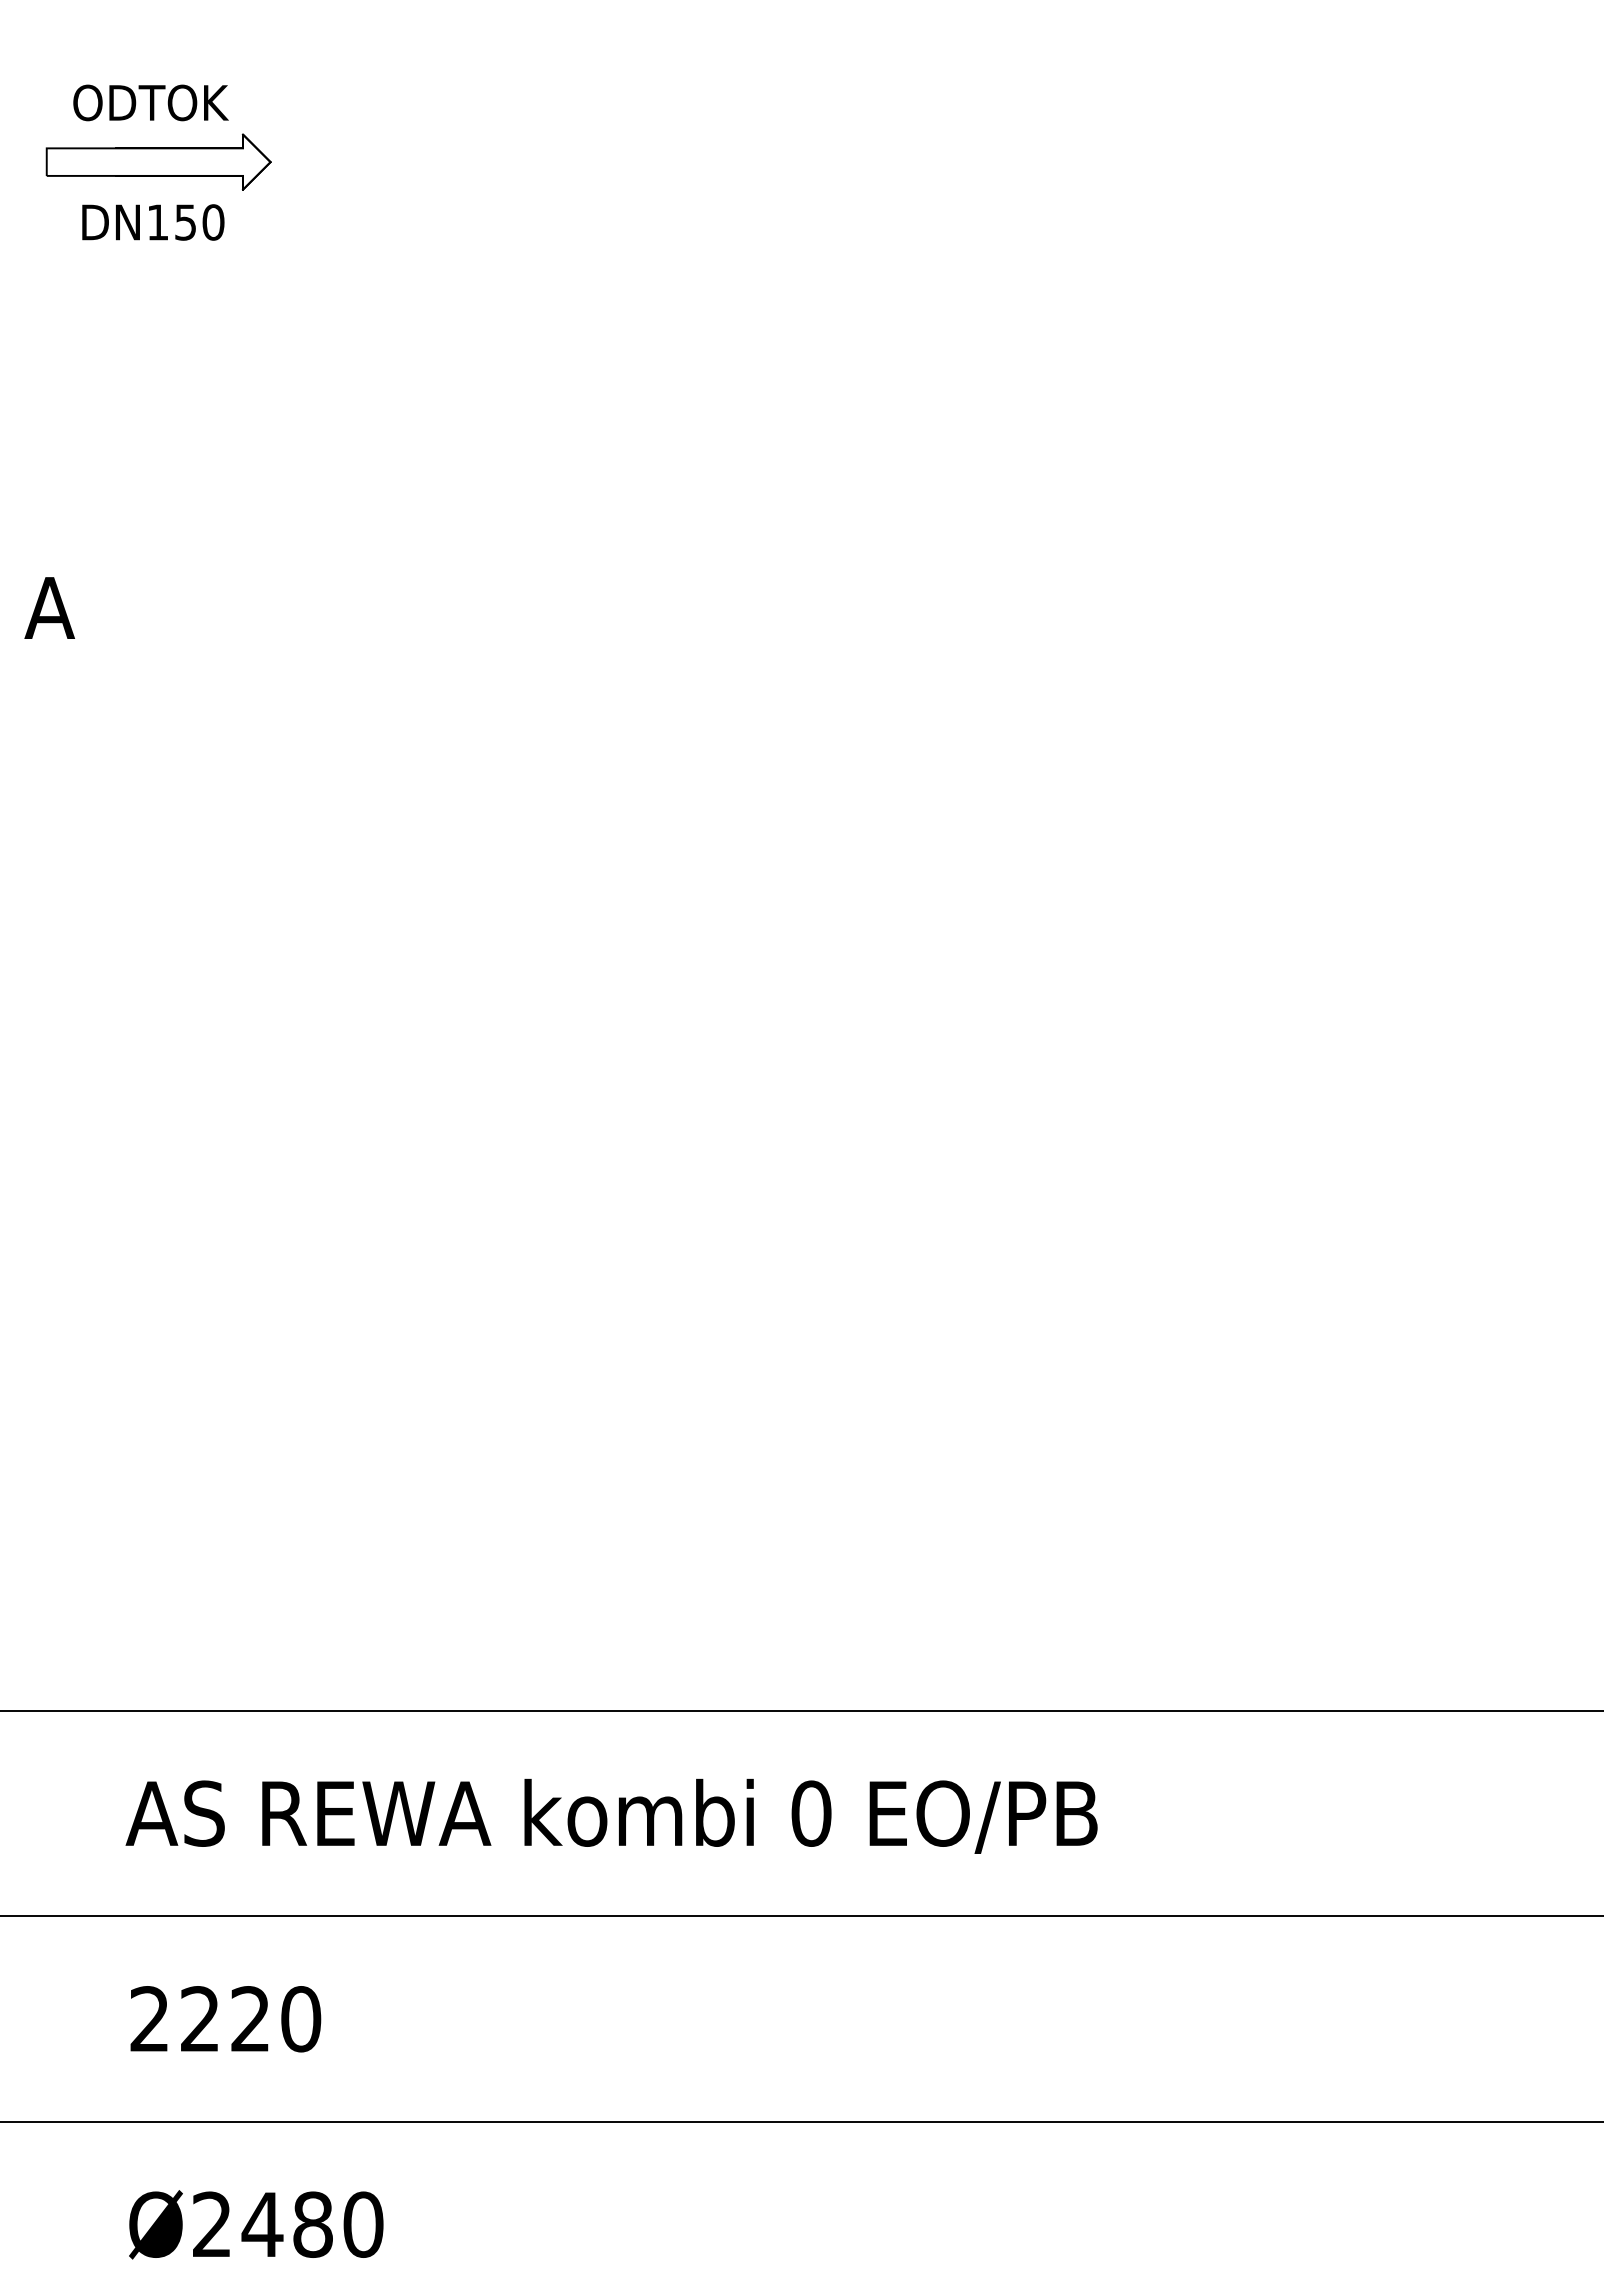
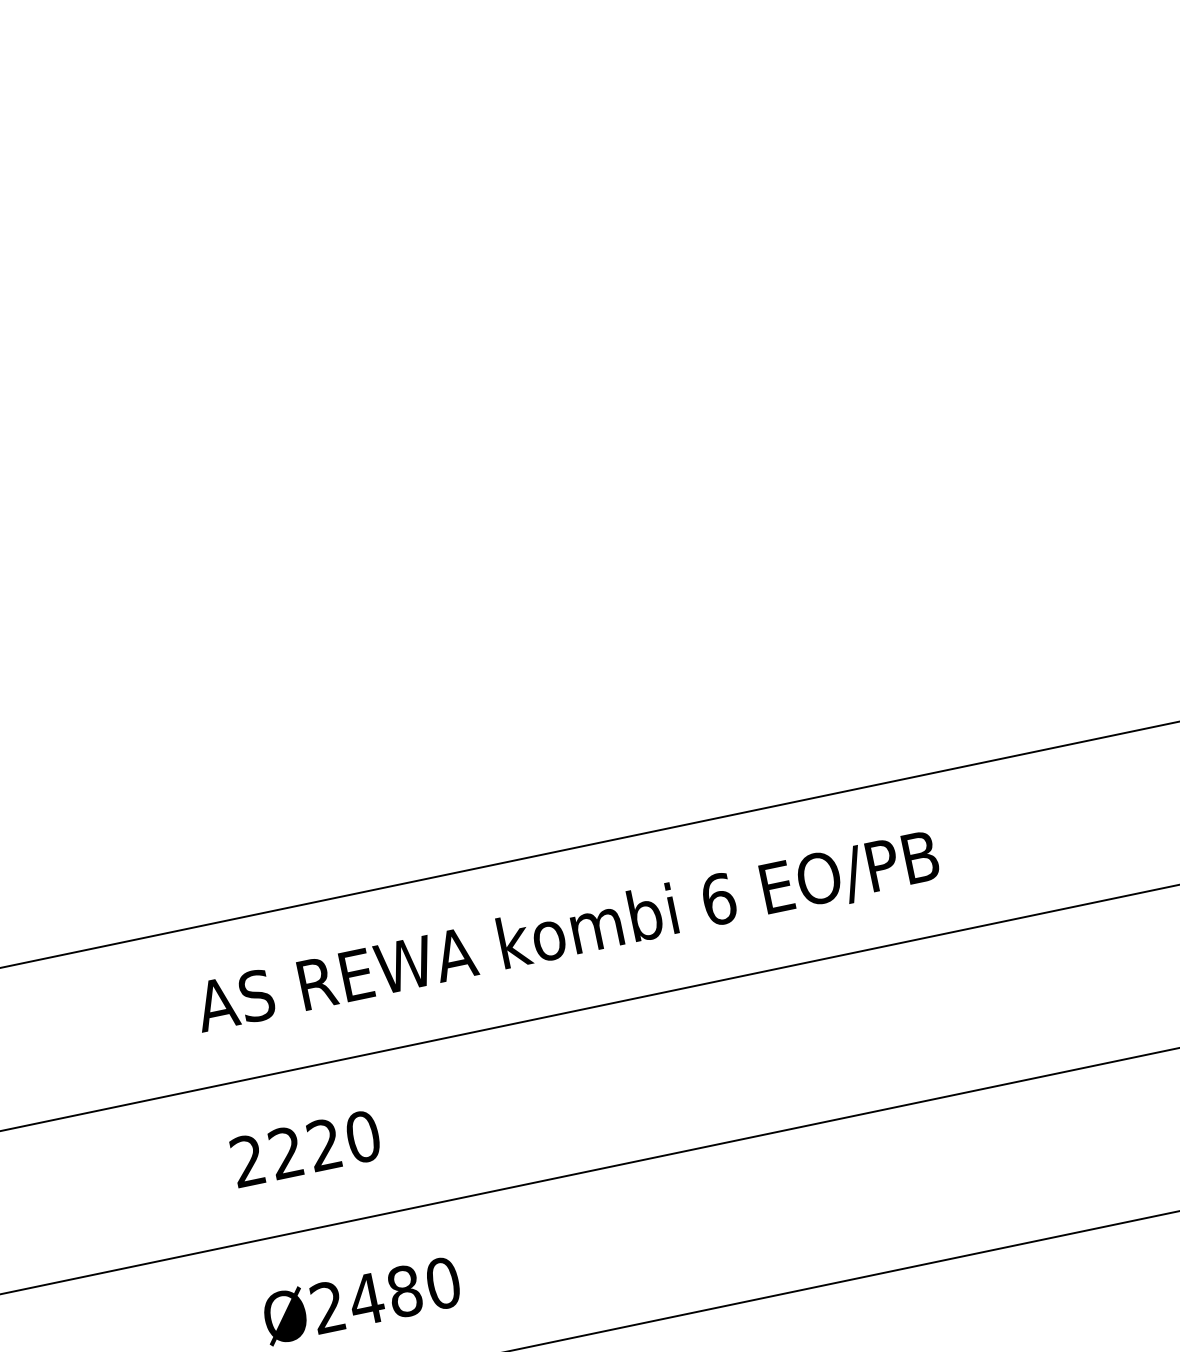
text: (811, 1813) -> (718, 899), 0 -> 6

